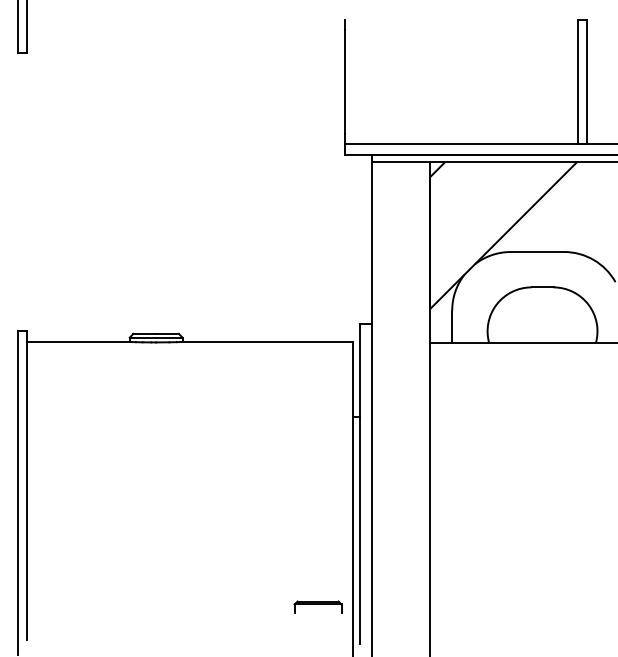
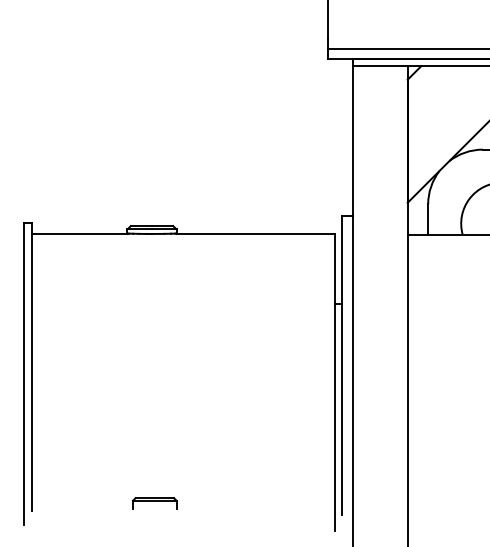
part: (317, 606) -> (154, 502), moved

